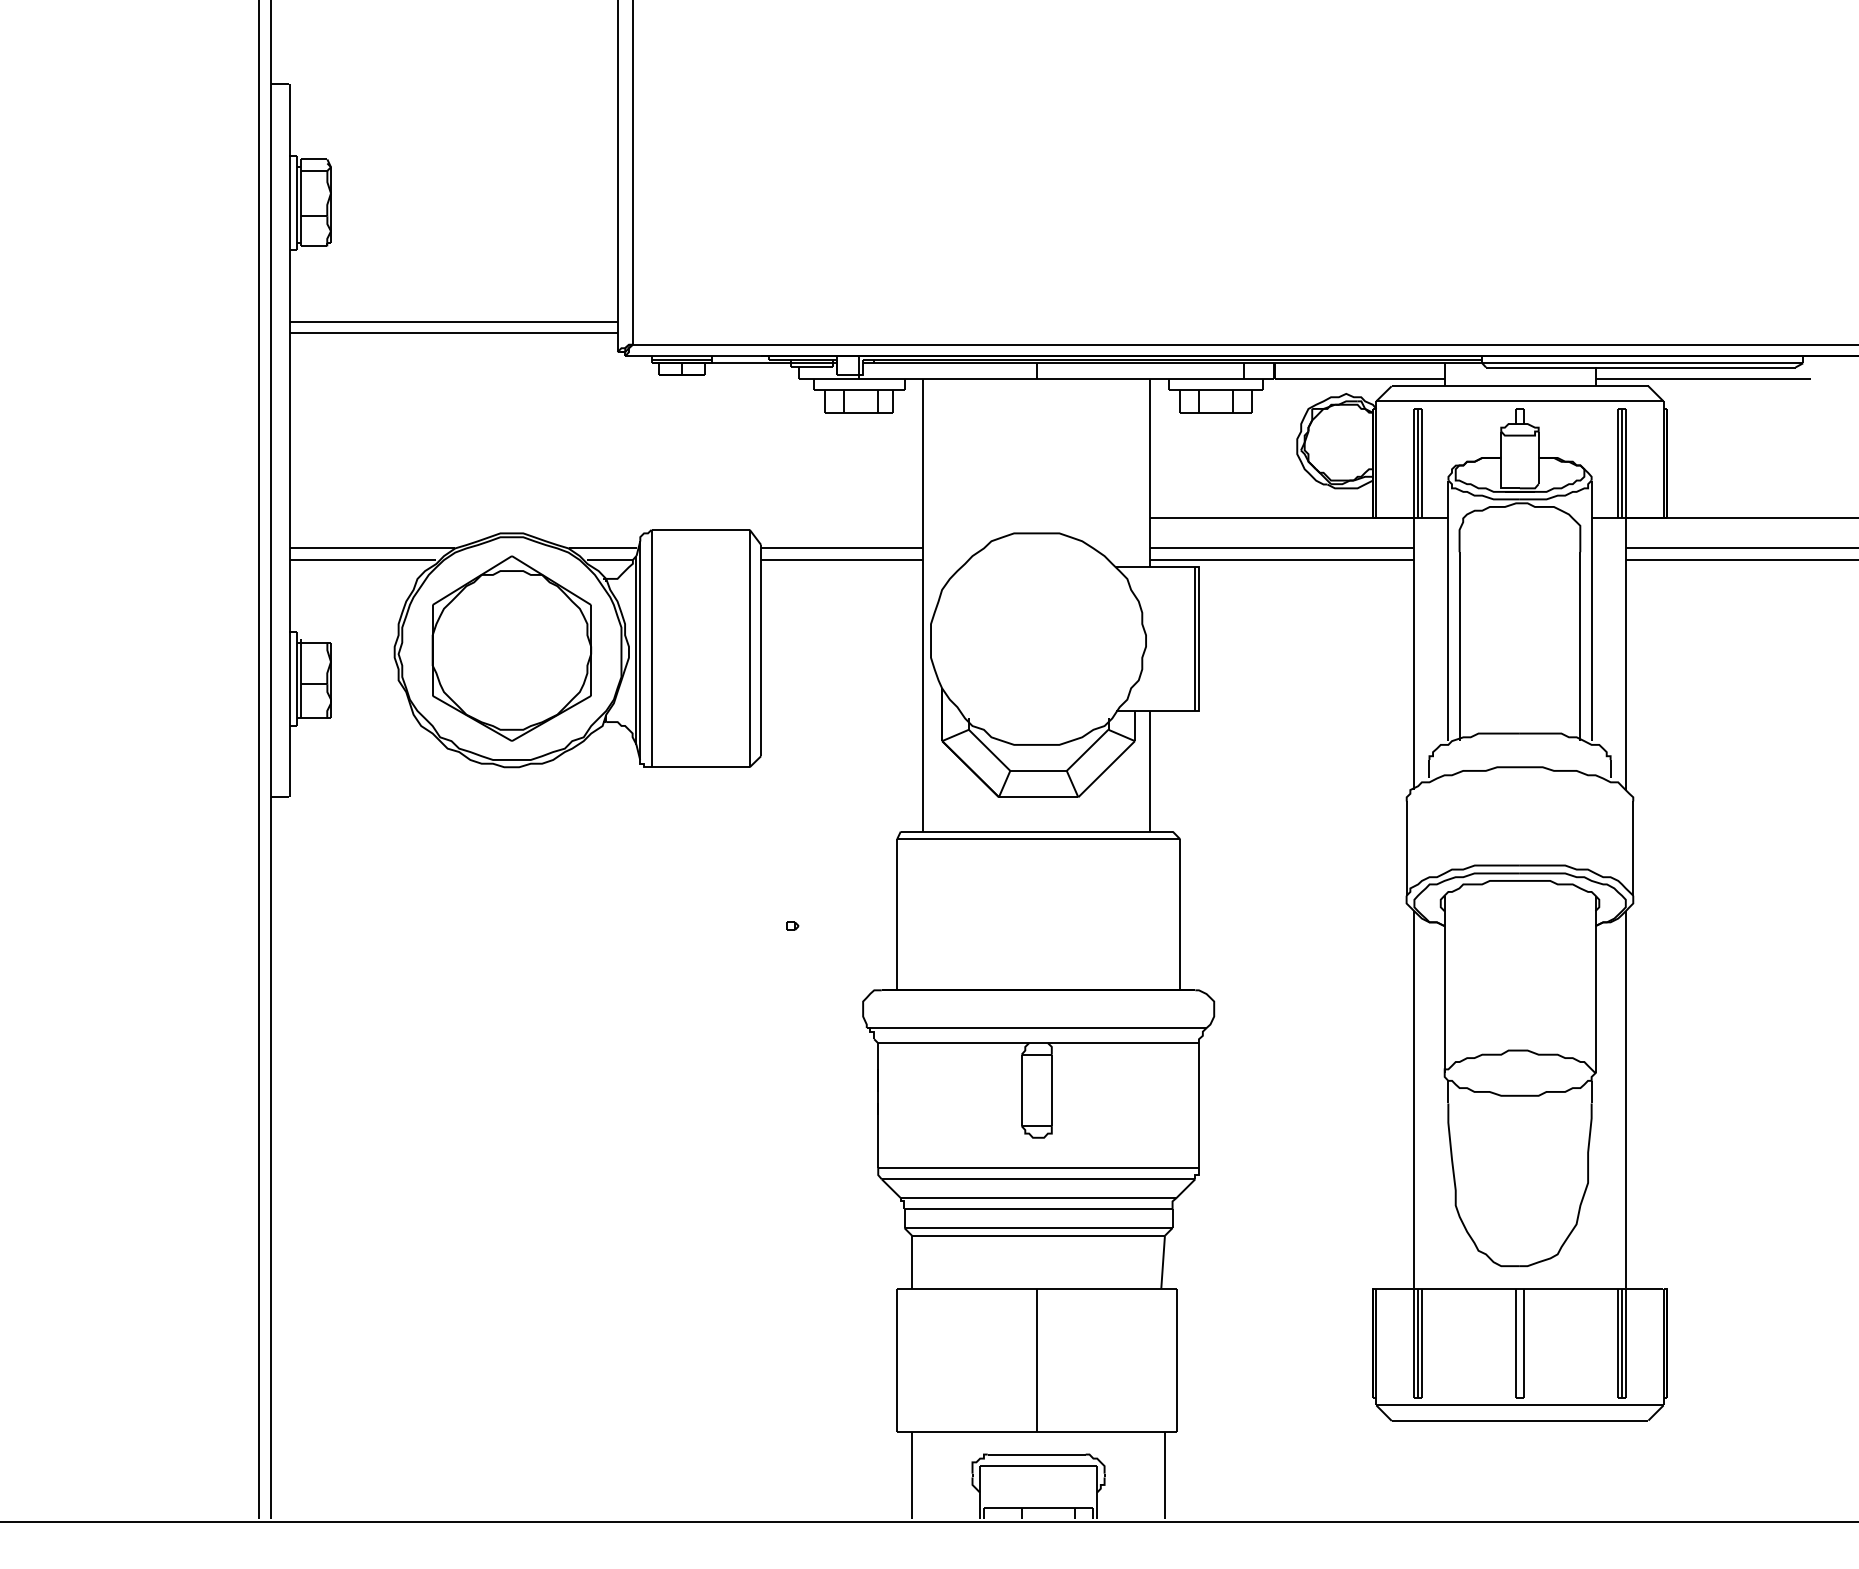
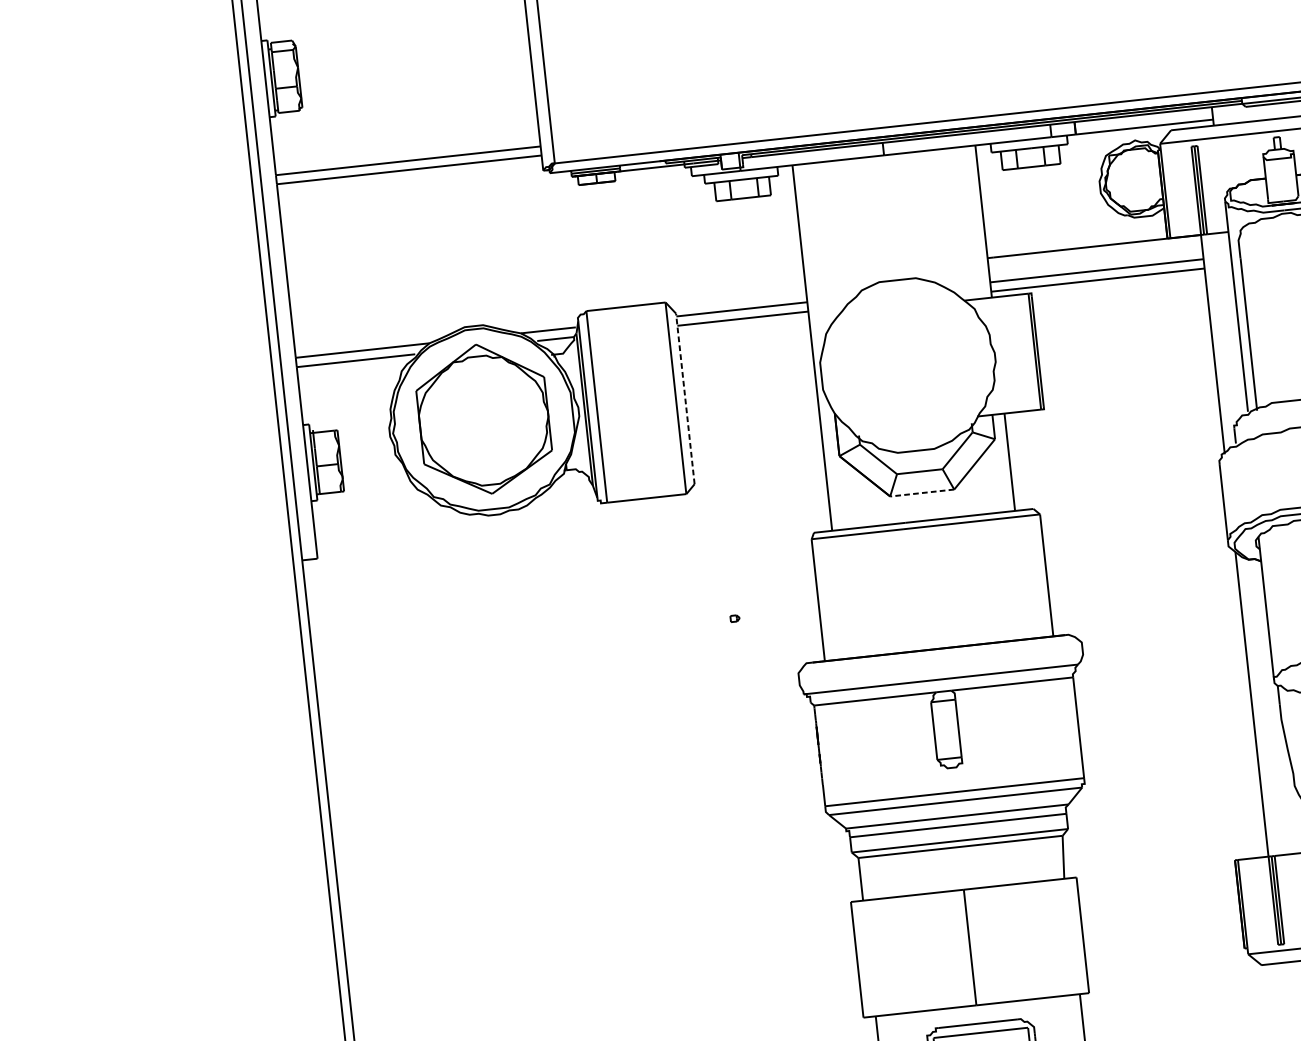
line: (761, 650) -> (685, 398), solid -> dashed
line: (1038, 797) -> (922, 493), solid -> dashed

